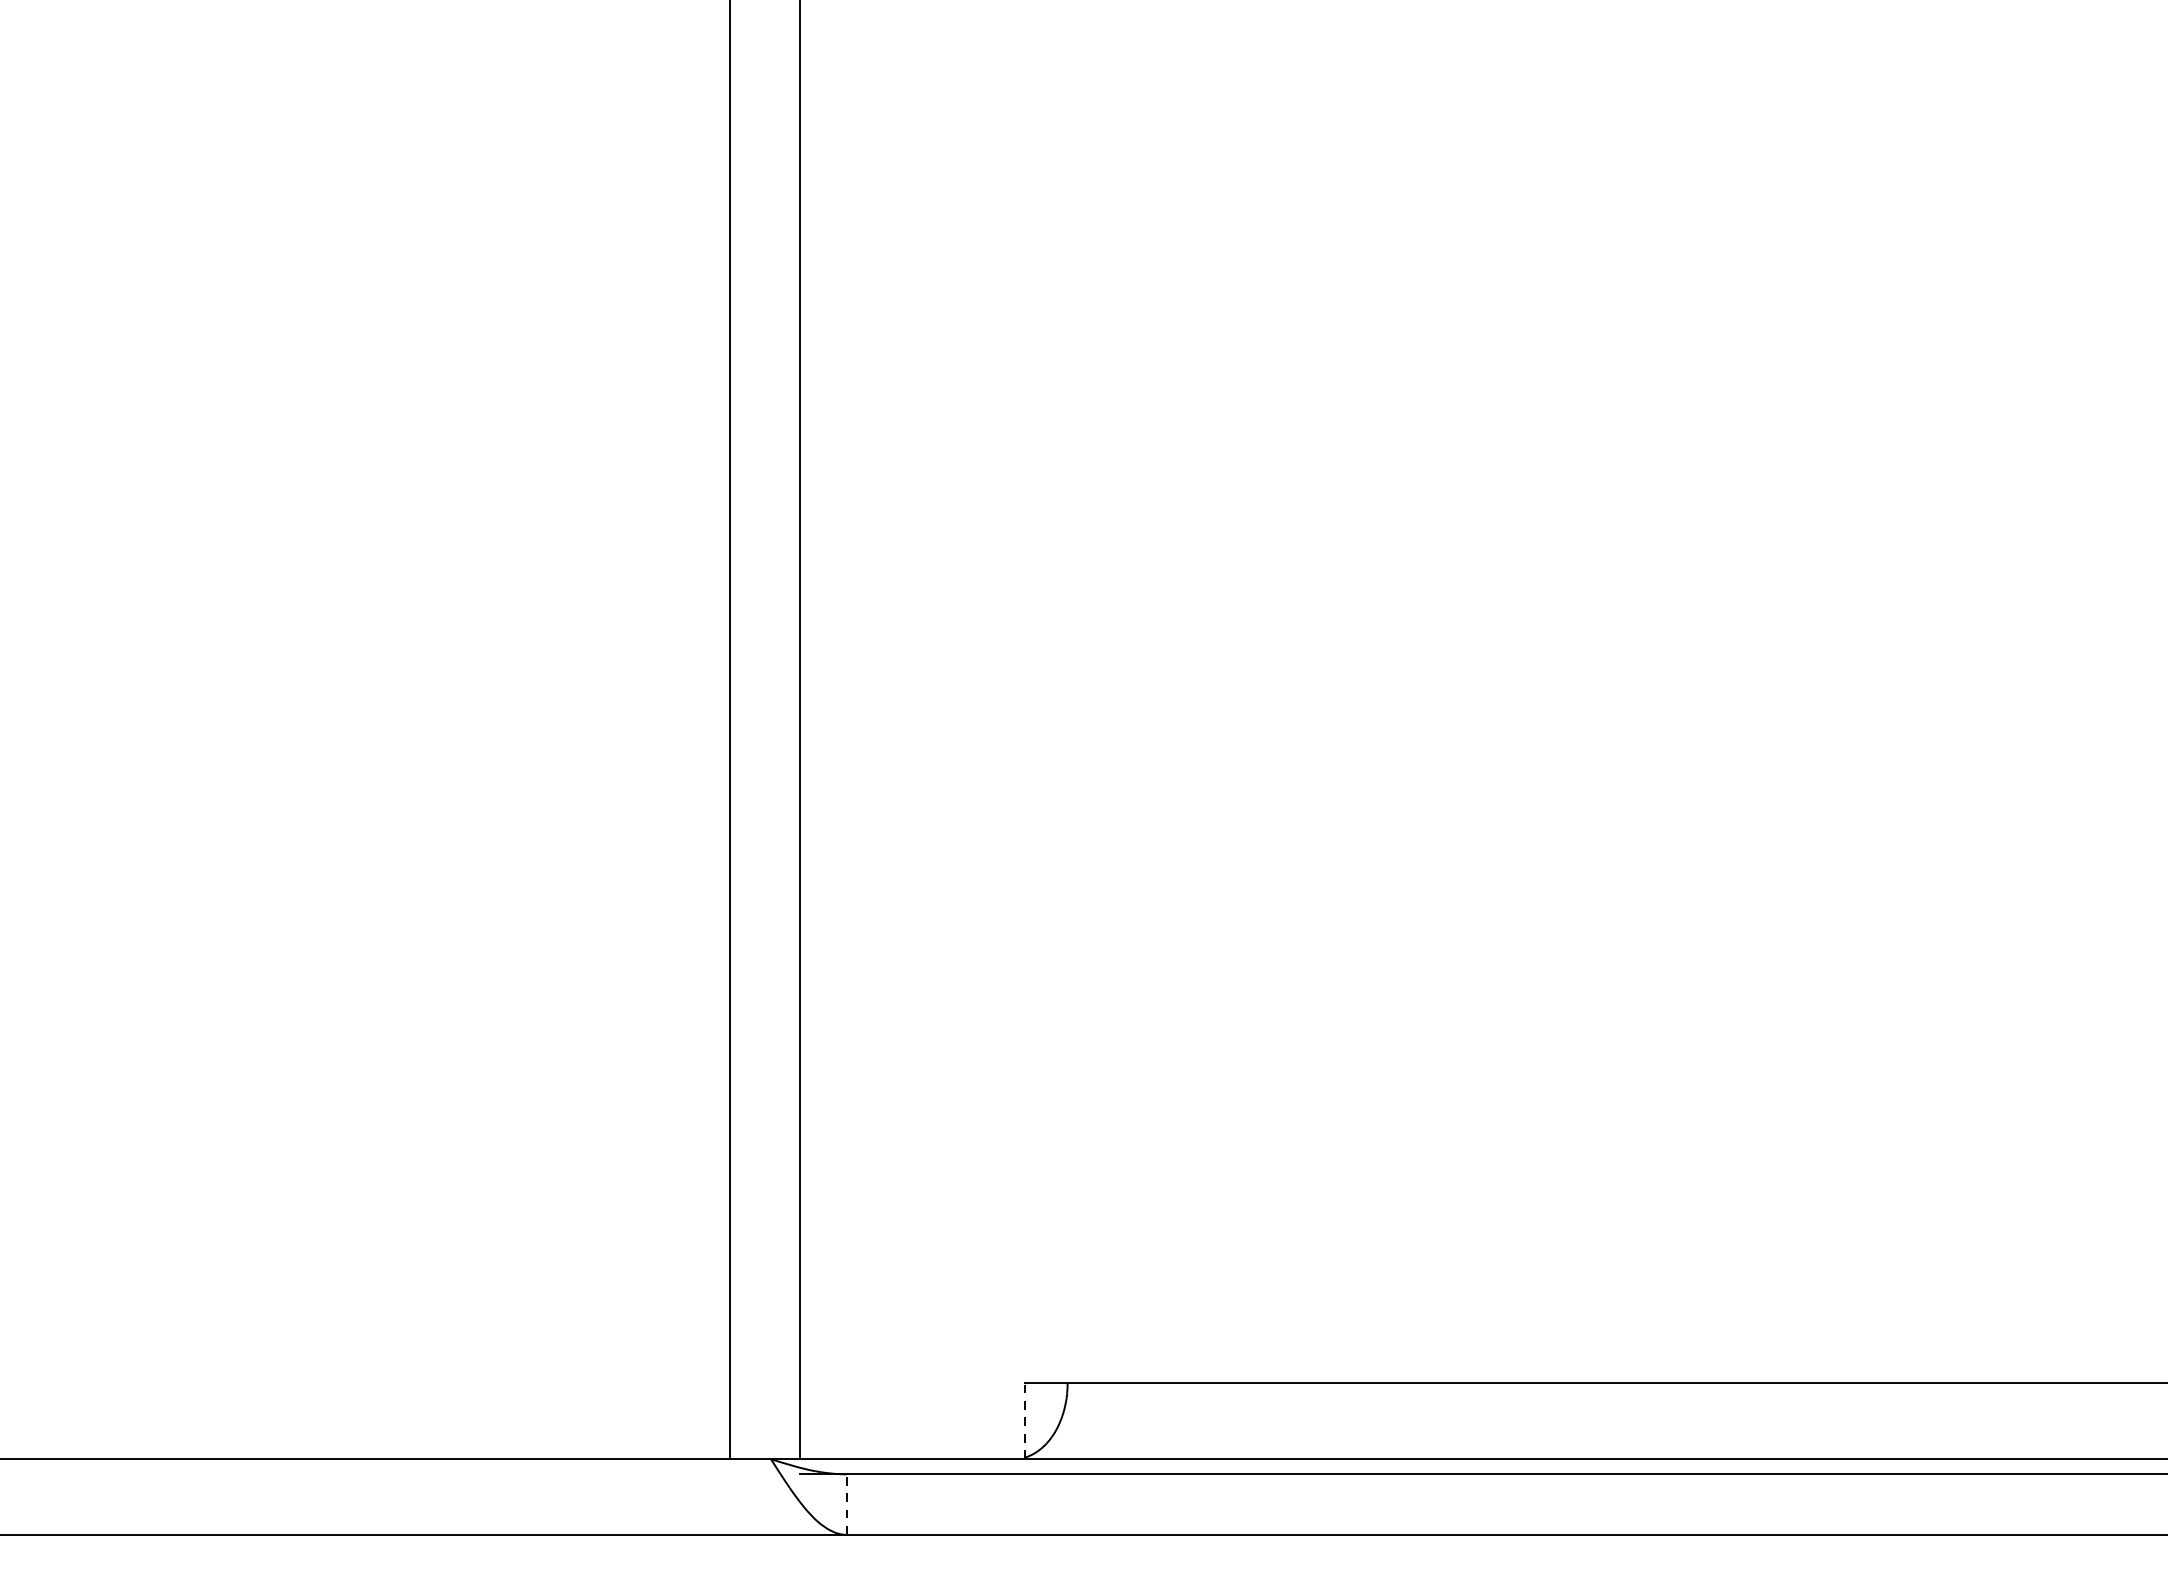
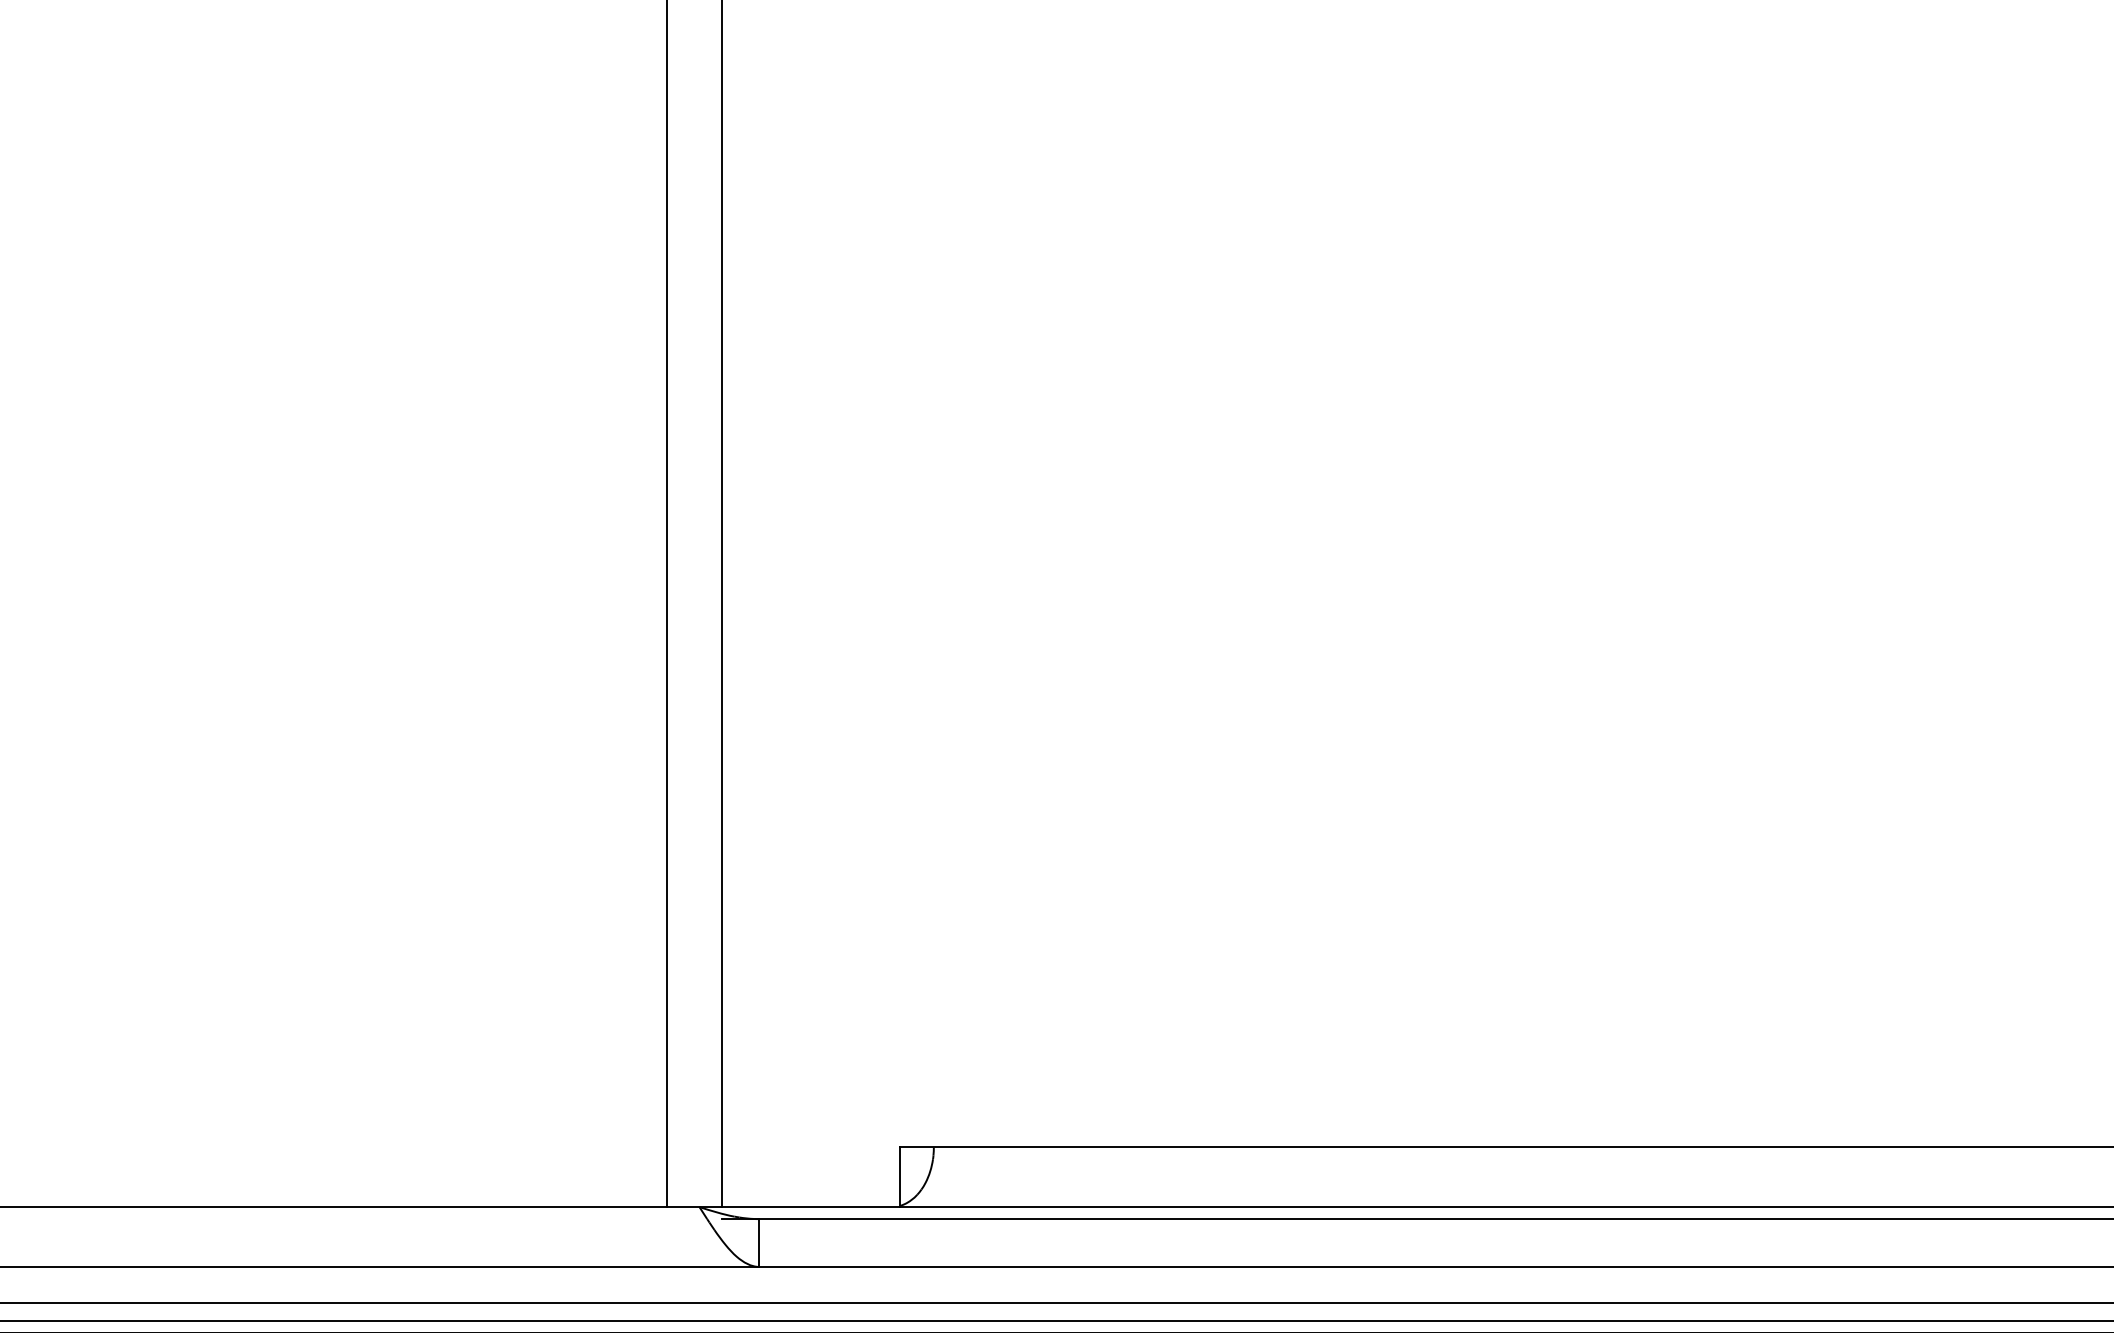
line: (1025, 1421) -> (900, 1177), dashed -> solid
line: (846, 1505) -> (759, 1243), dashed -> solid

